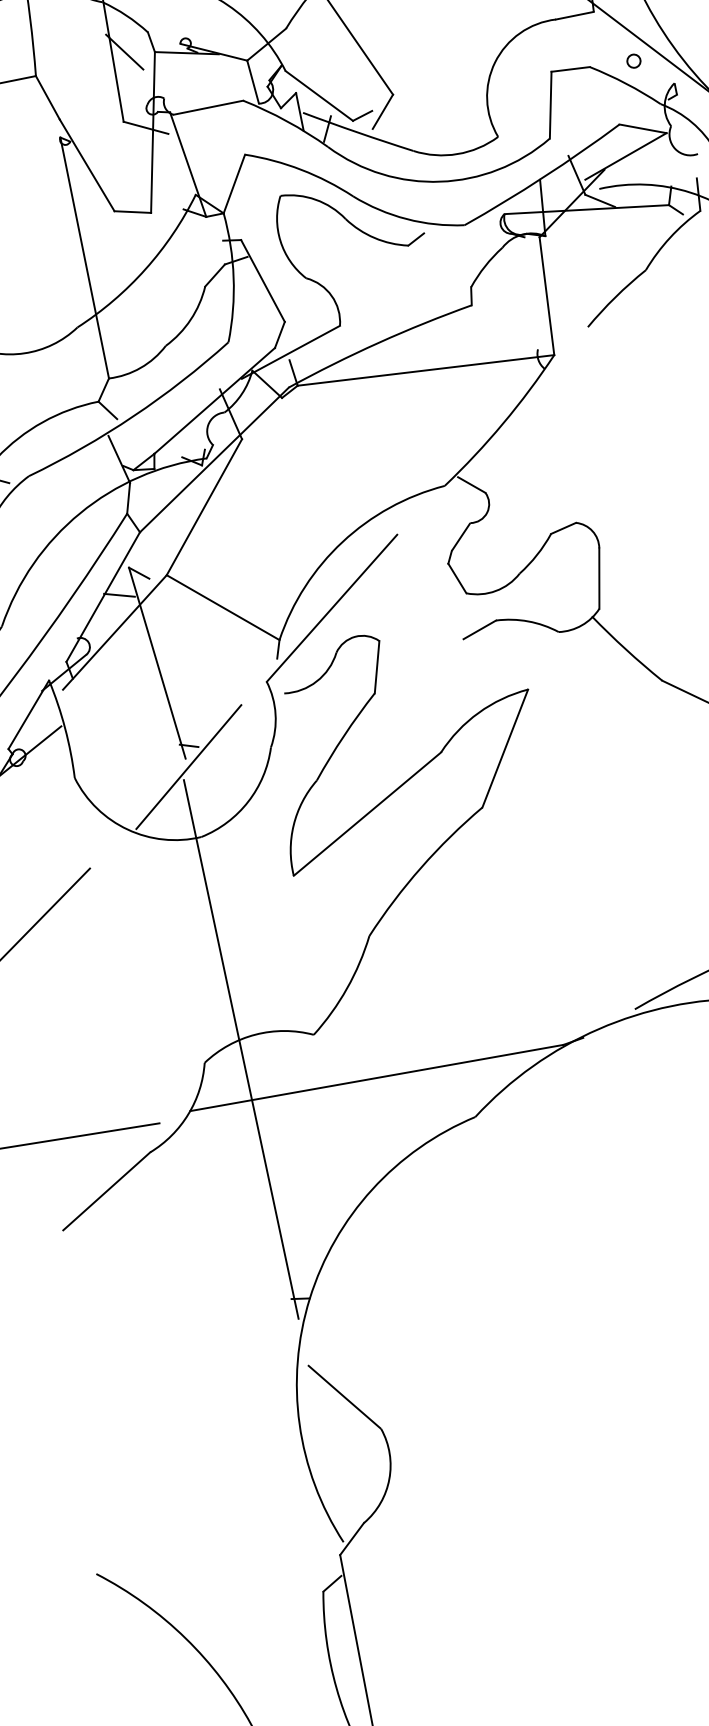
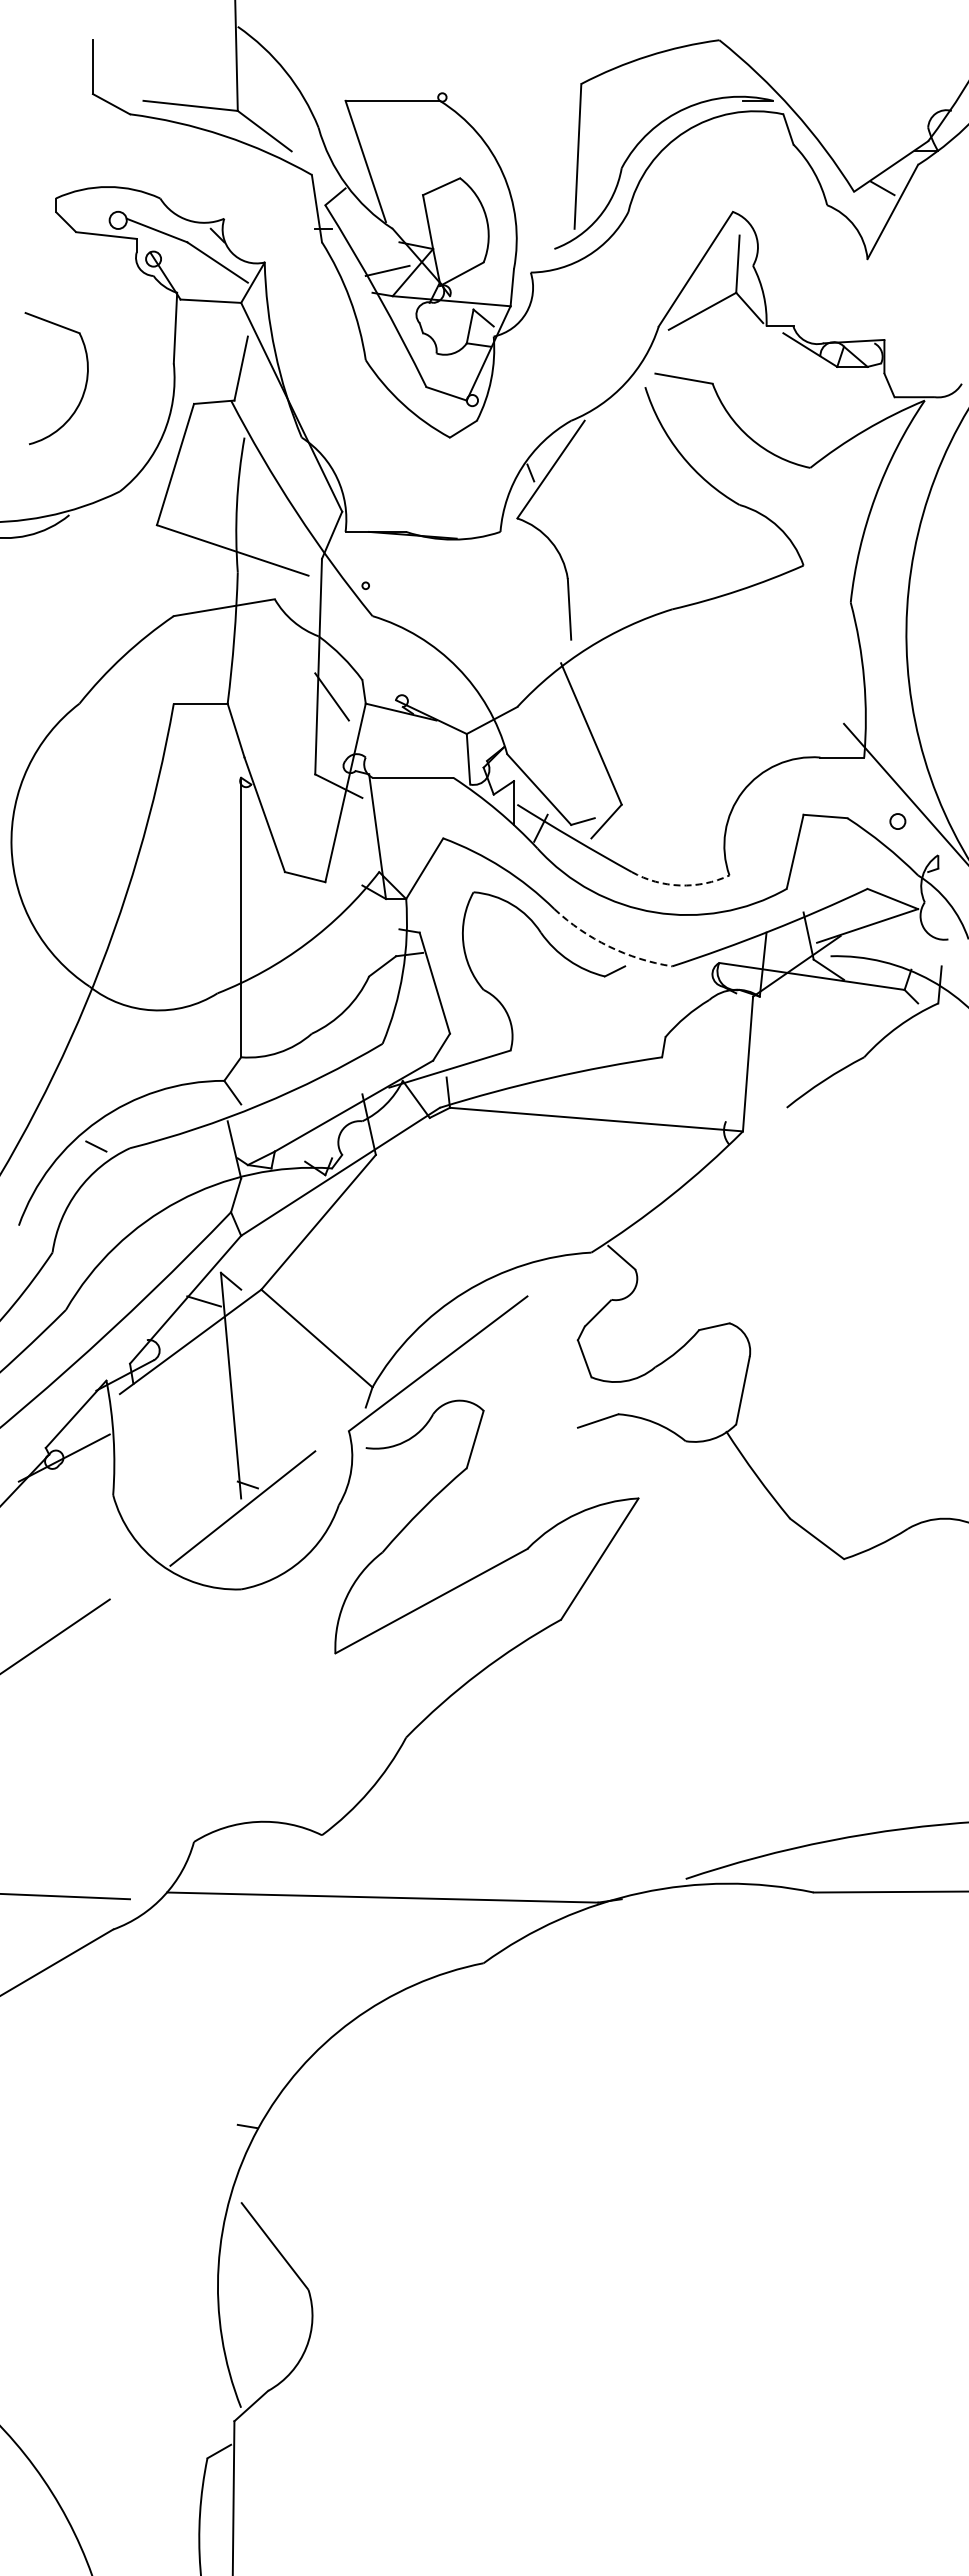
arc: (457, 154) -> (680, 885), solid -> dashed
arc: (407, 218) -> (609, 946), solid -> dashed
line: (241, 1049) -> (237, 1835), removed

